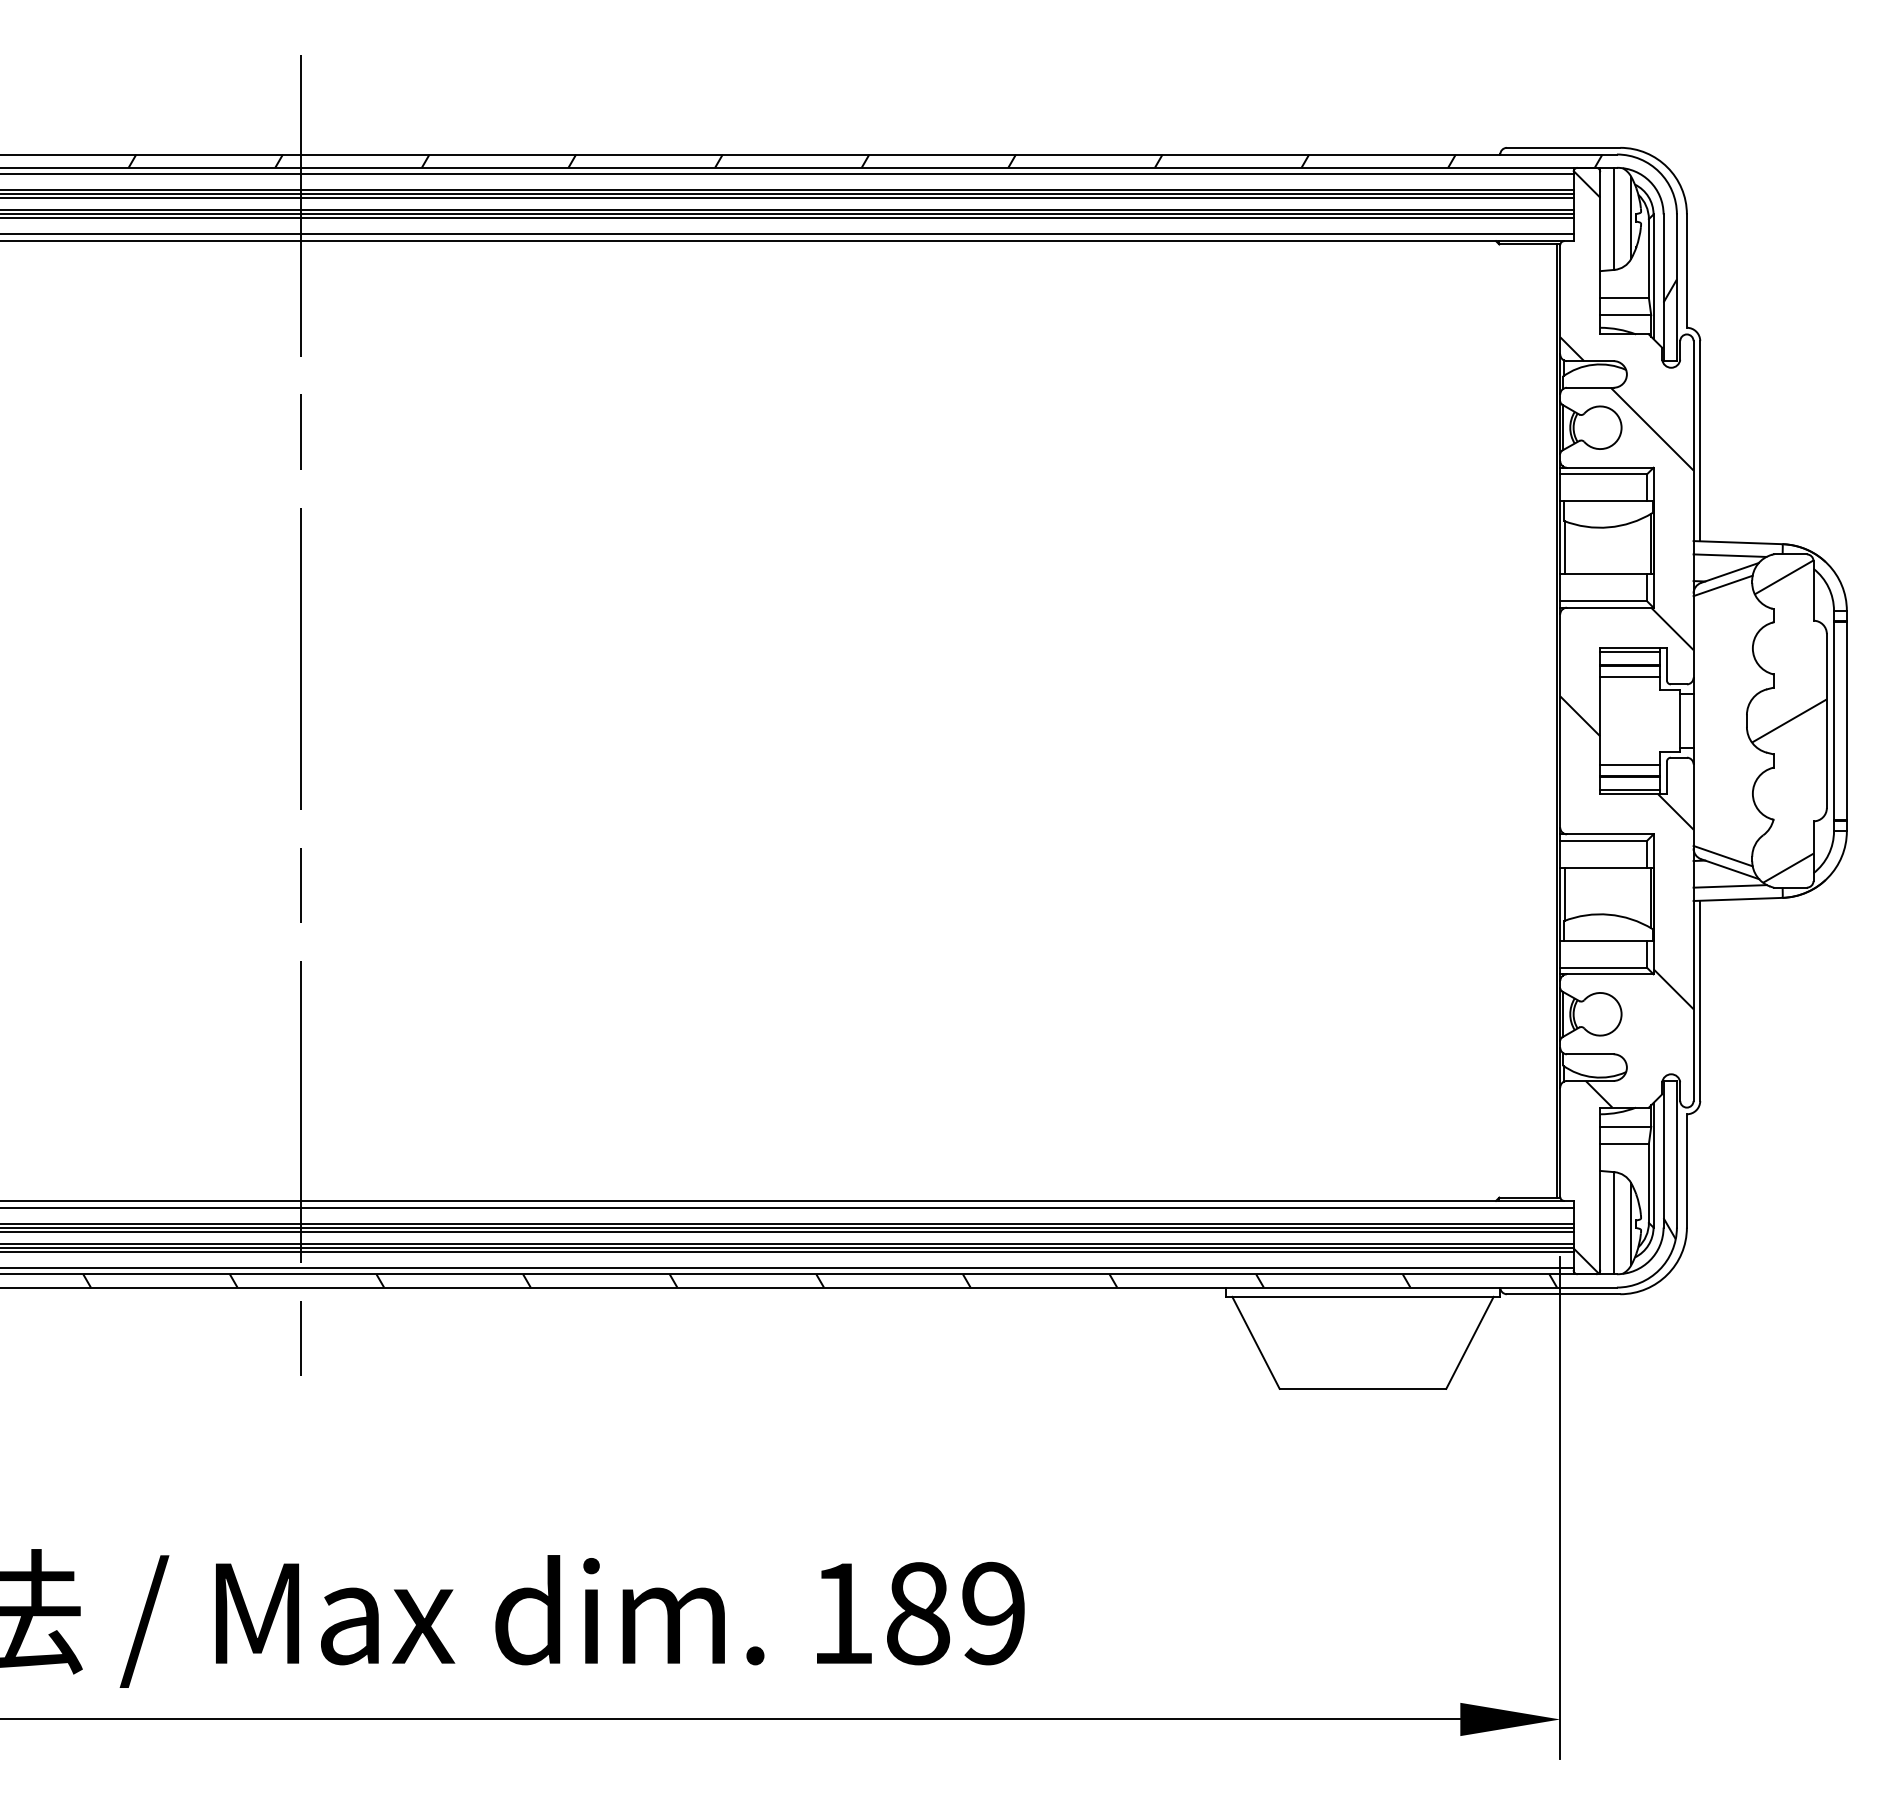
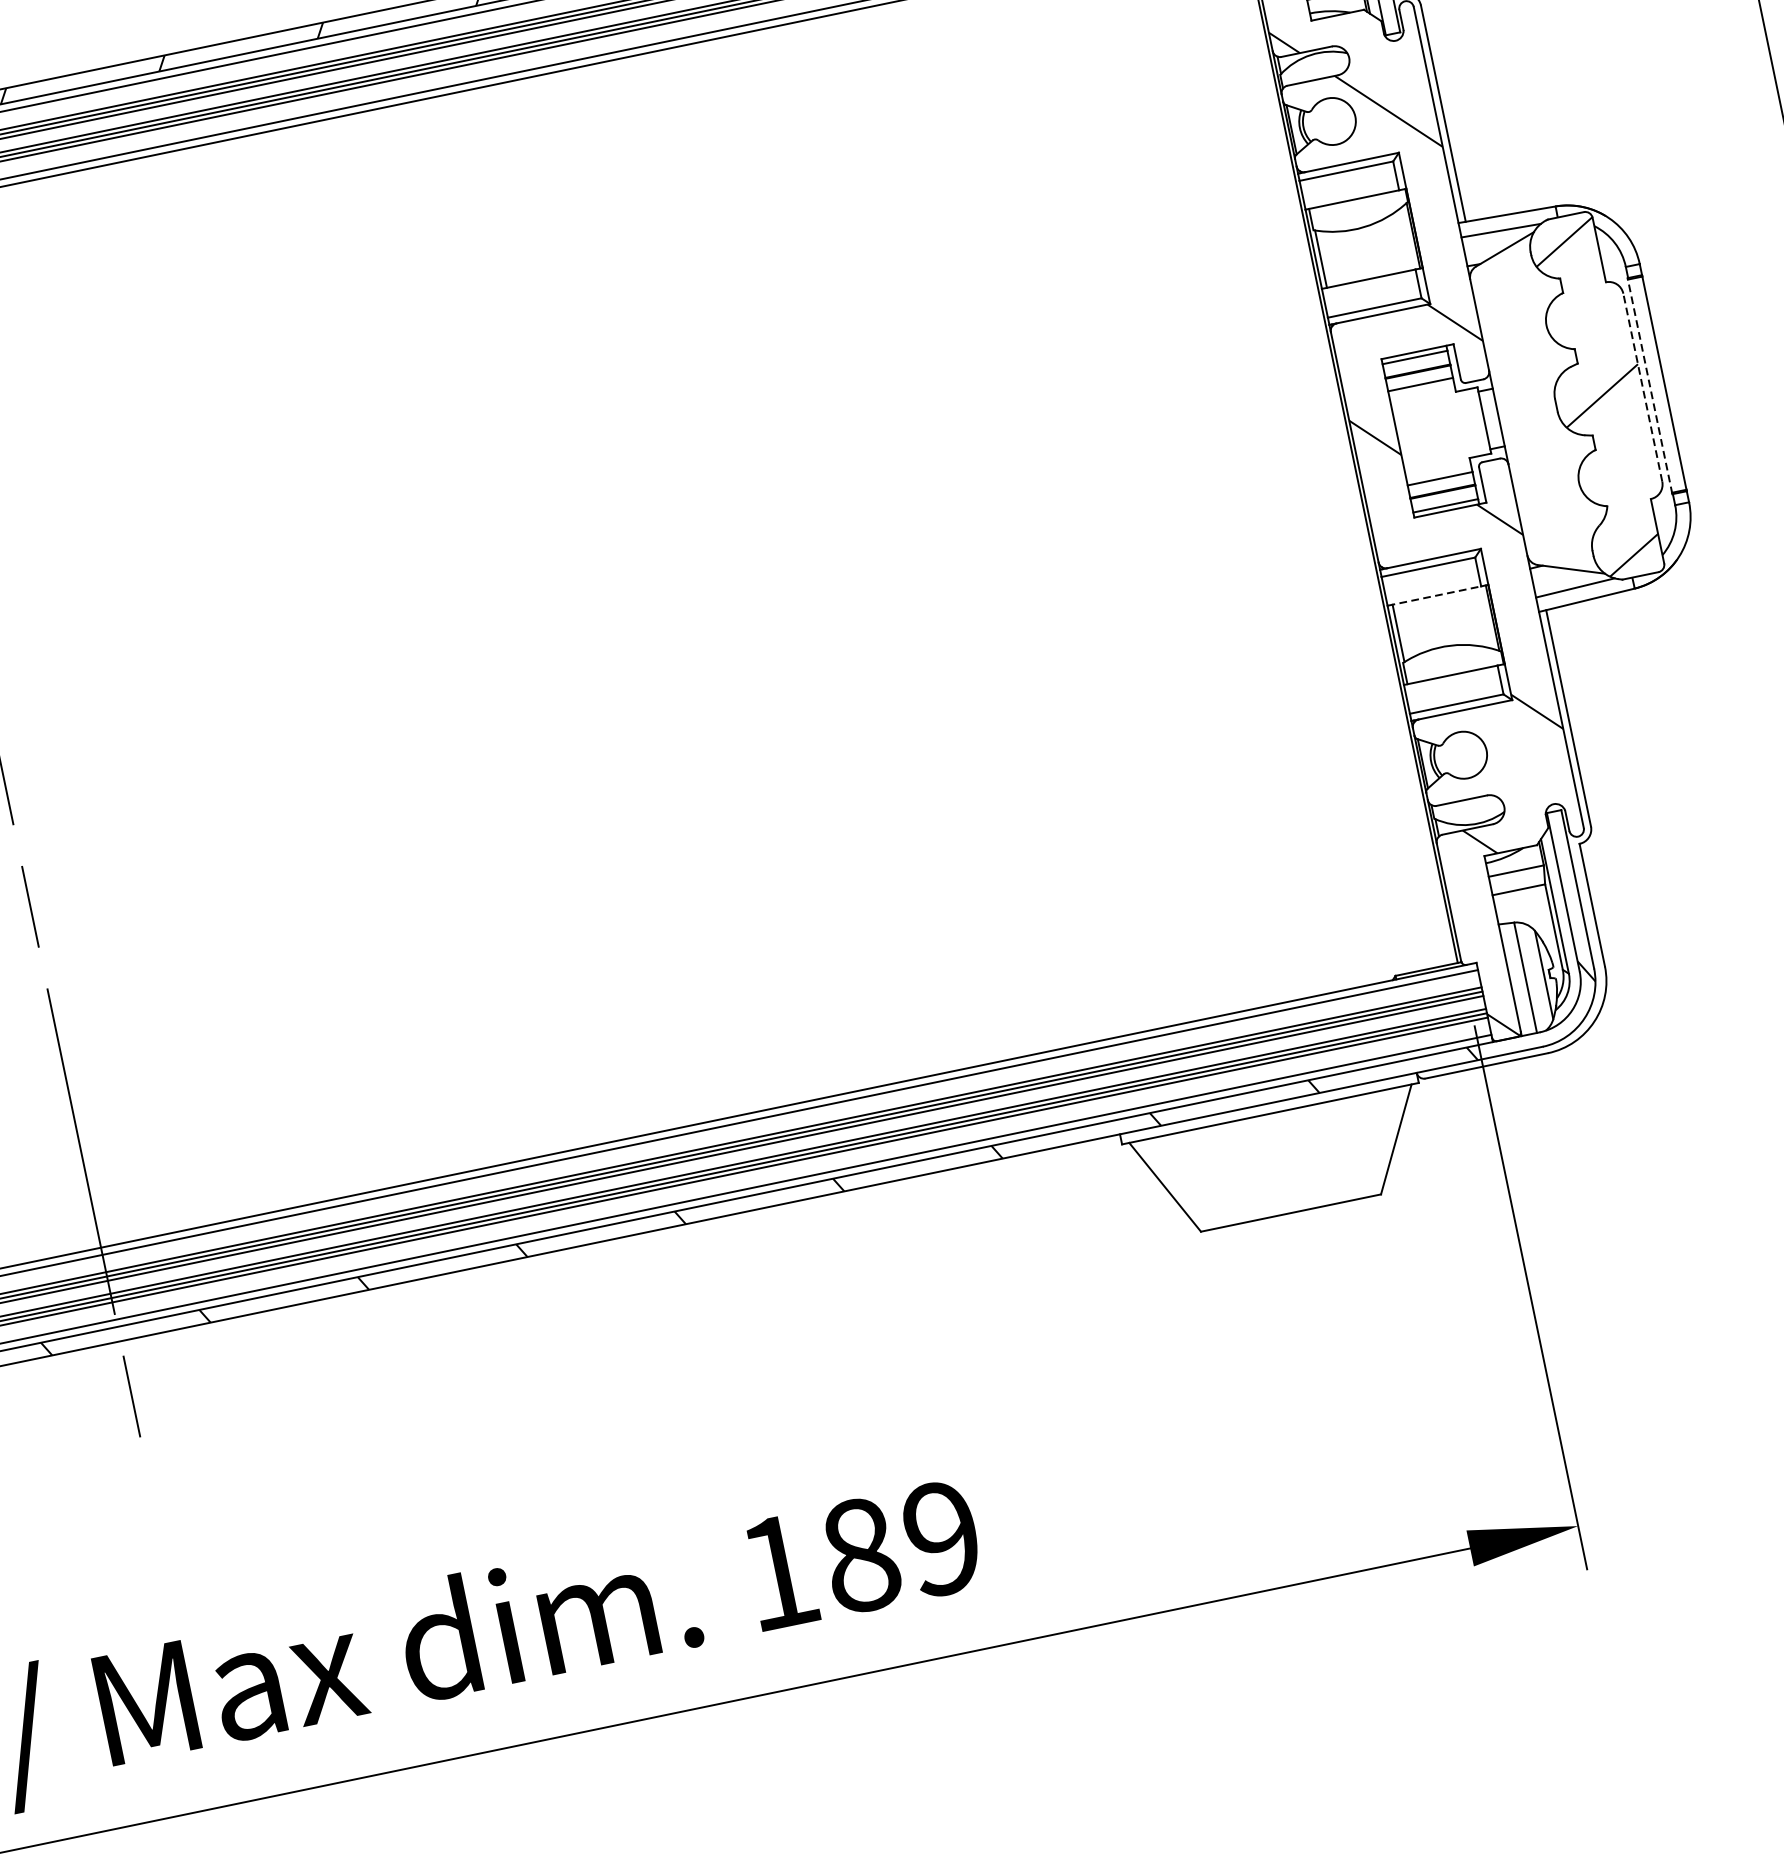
line: (1722, 585) -> (1499, 264), removed
line: (1826, 721) -> (1642, 388), solid -> dashed
line: (1833, 721) -> (1650, 386), solid -> dashed
line: (1722, 855) -> (1560, 556), removed
line: (1604, 867) -> (1435, 595), solid -> dashed

